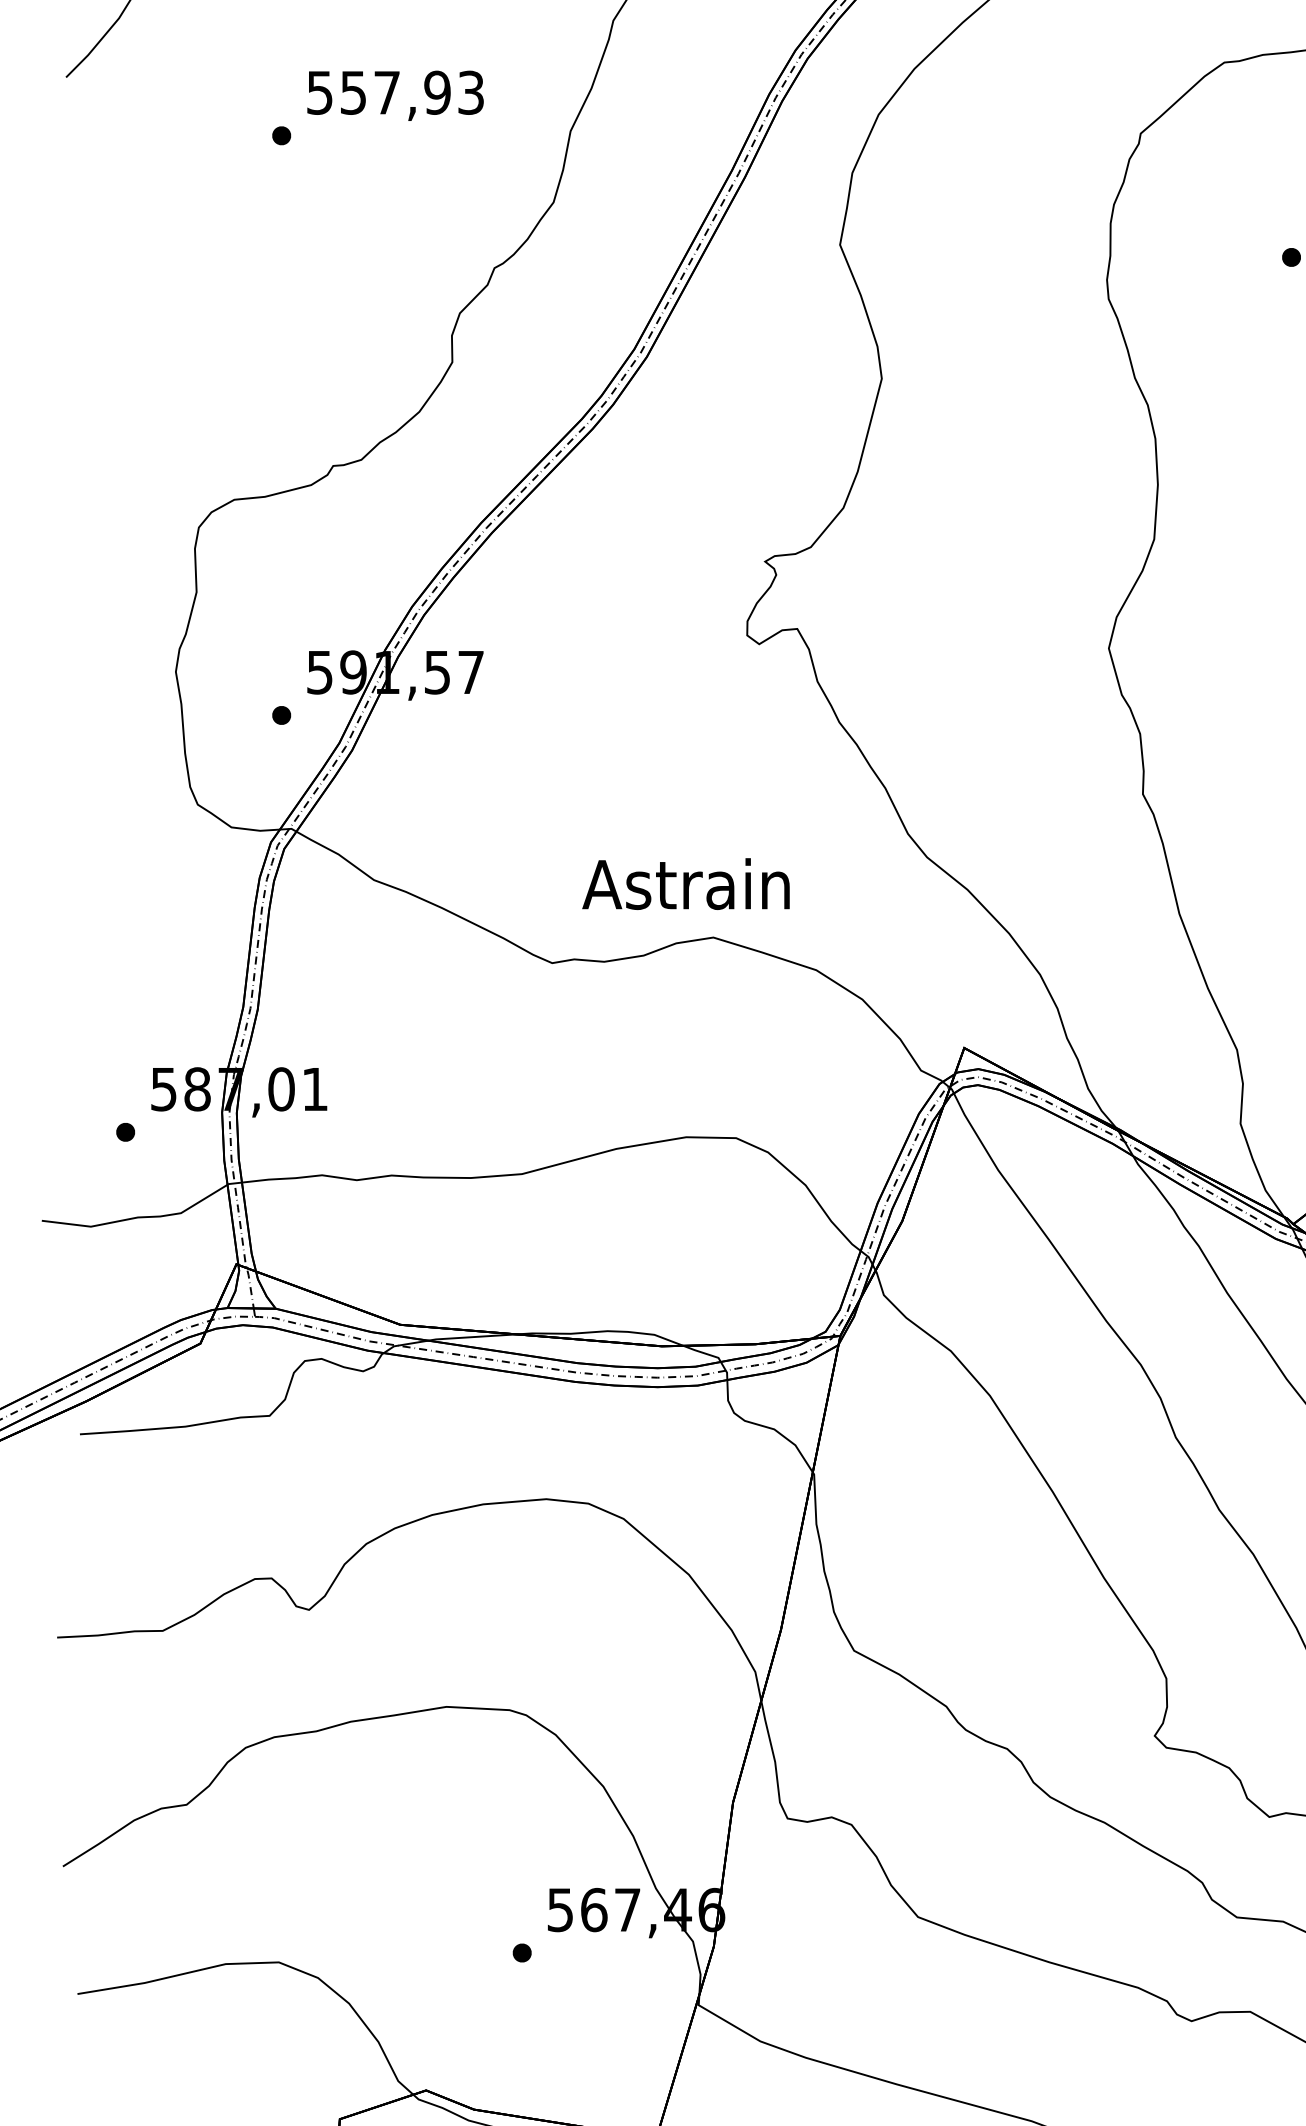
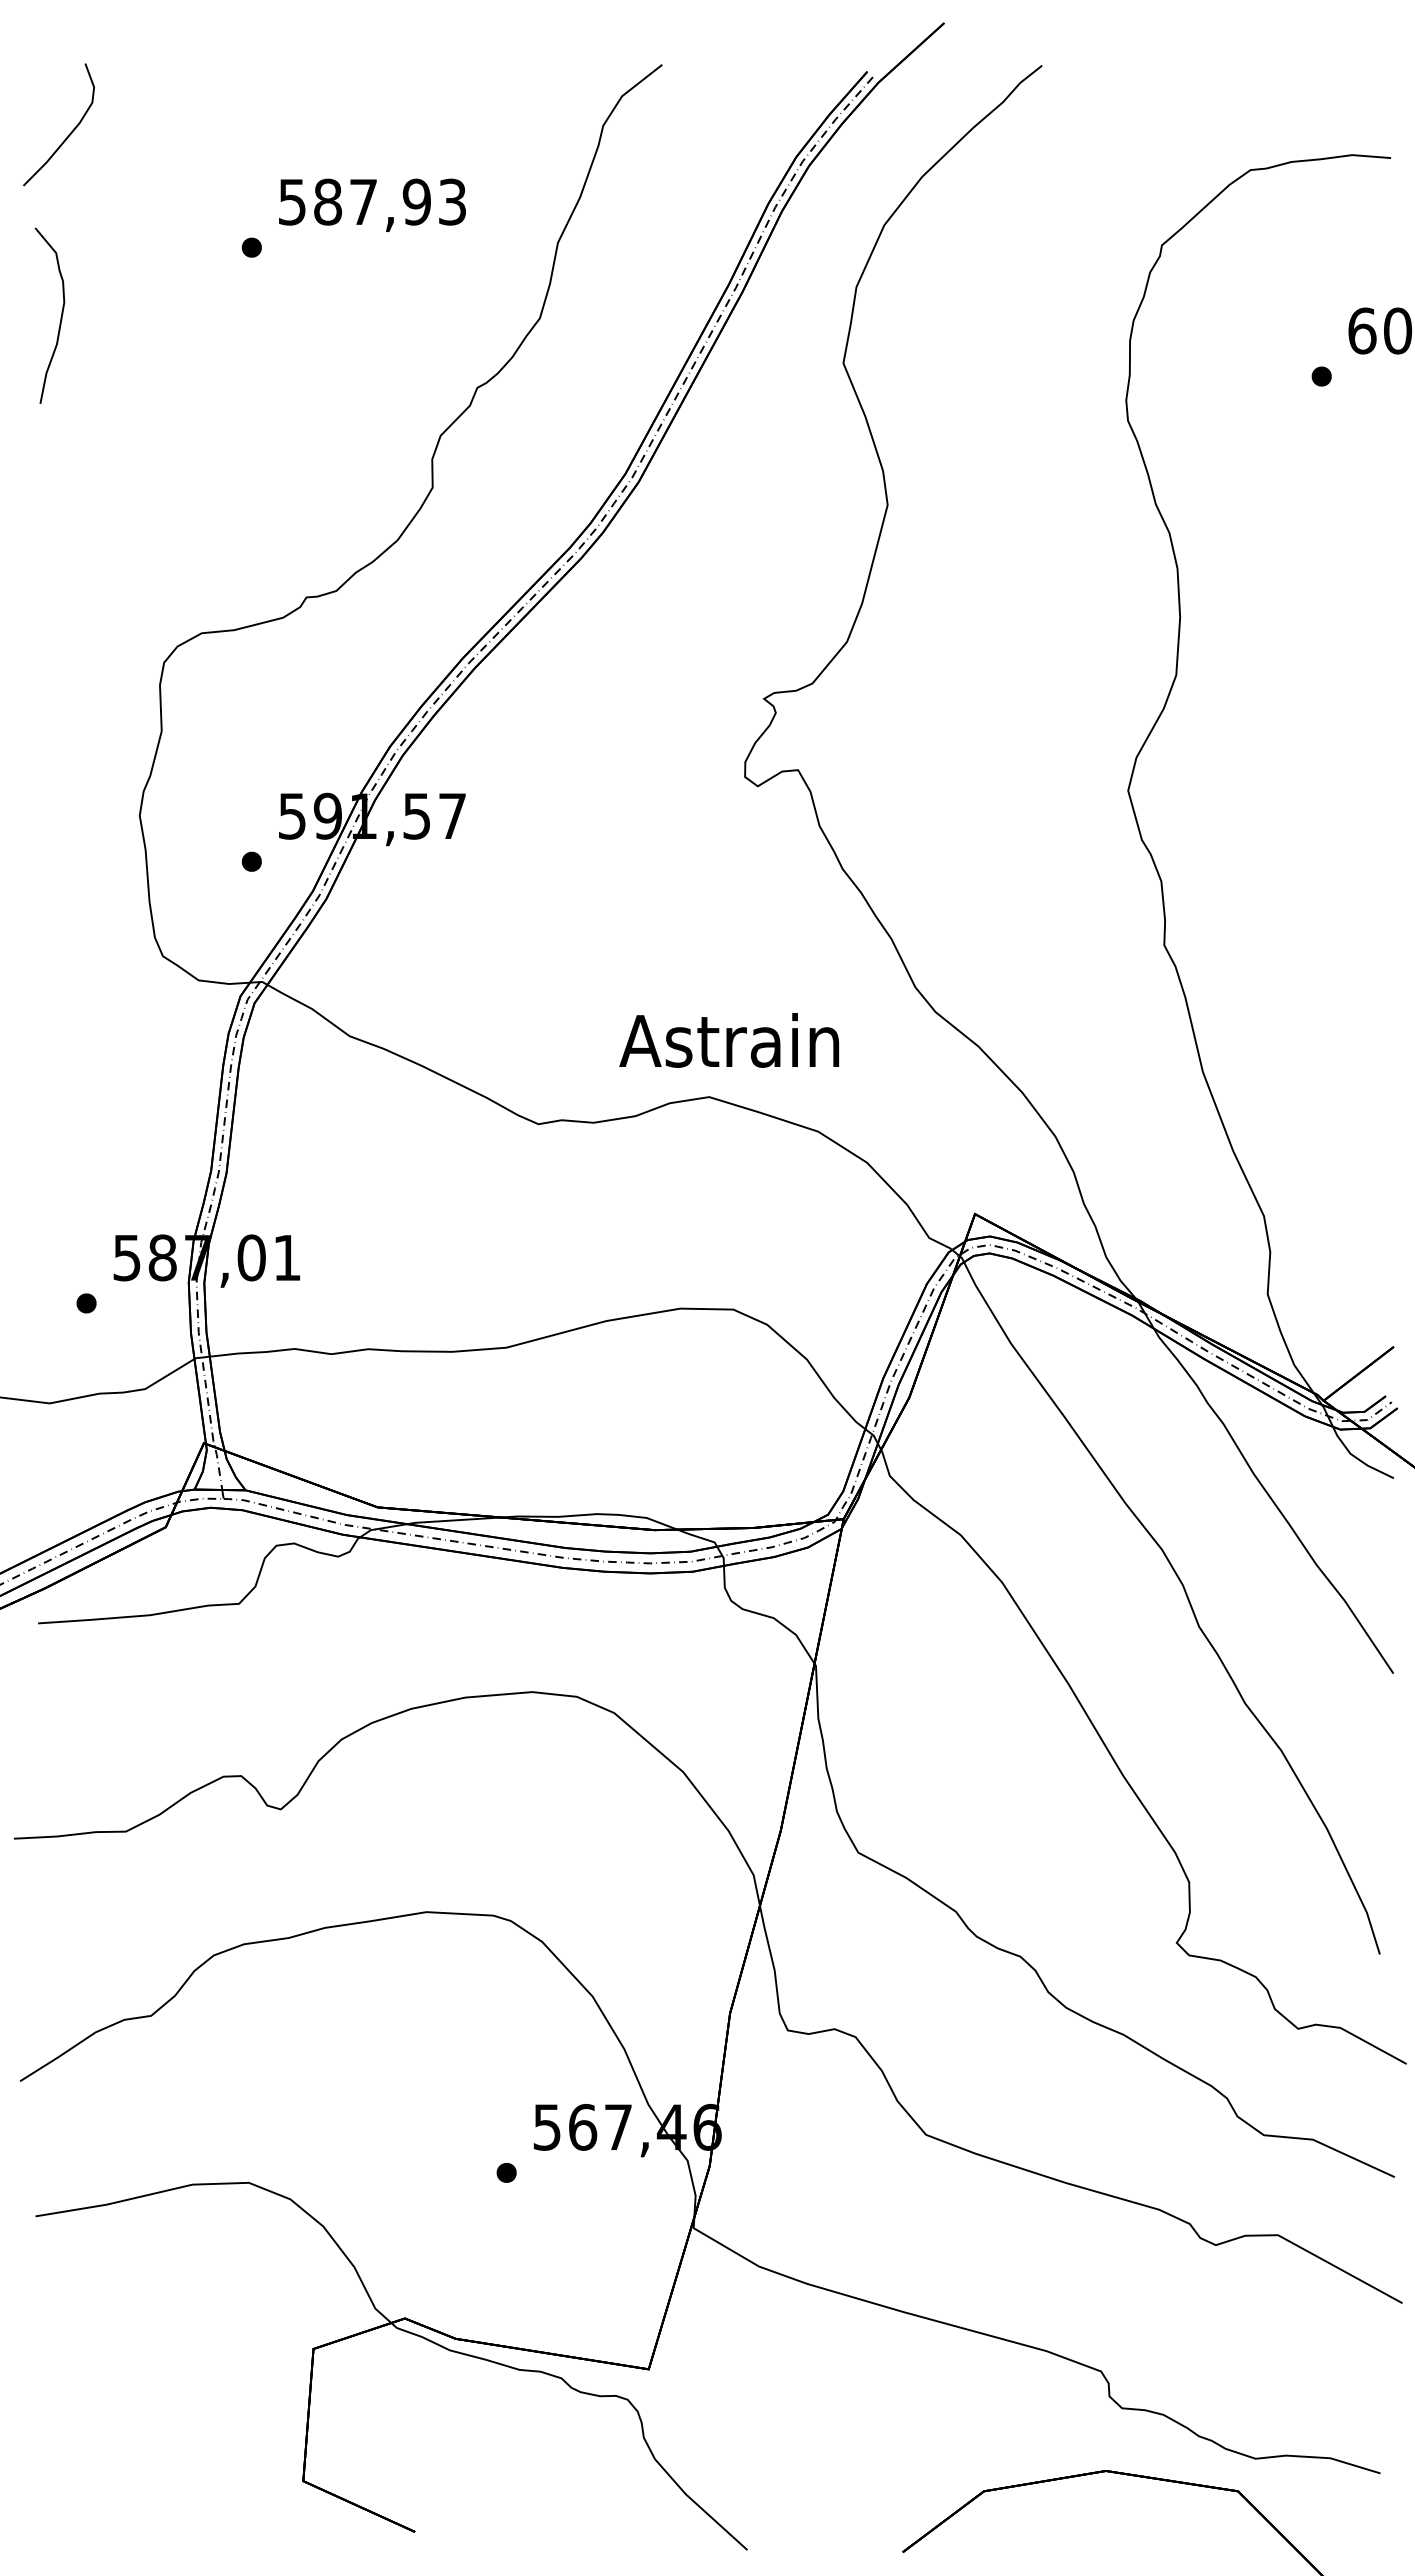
text: (354, 92) -> (328, 201), 557,93 -> 587,93
curve: (101, 200) -> (60, 316), added
text: (686, 884) -> (729, 1040), moved

